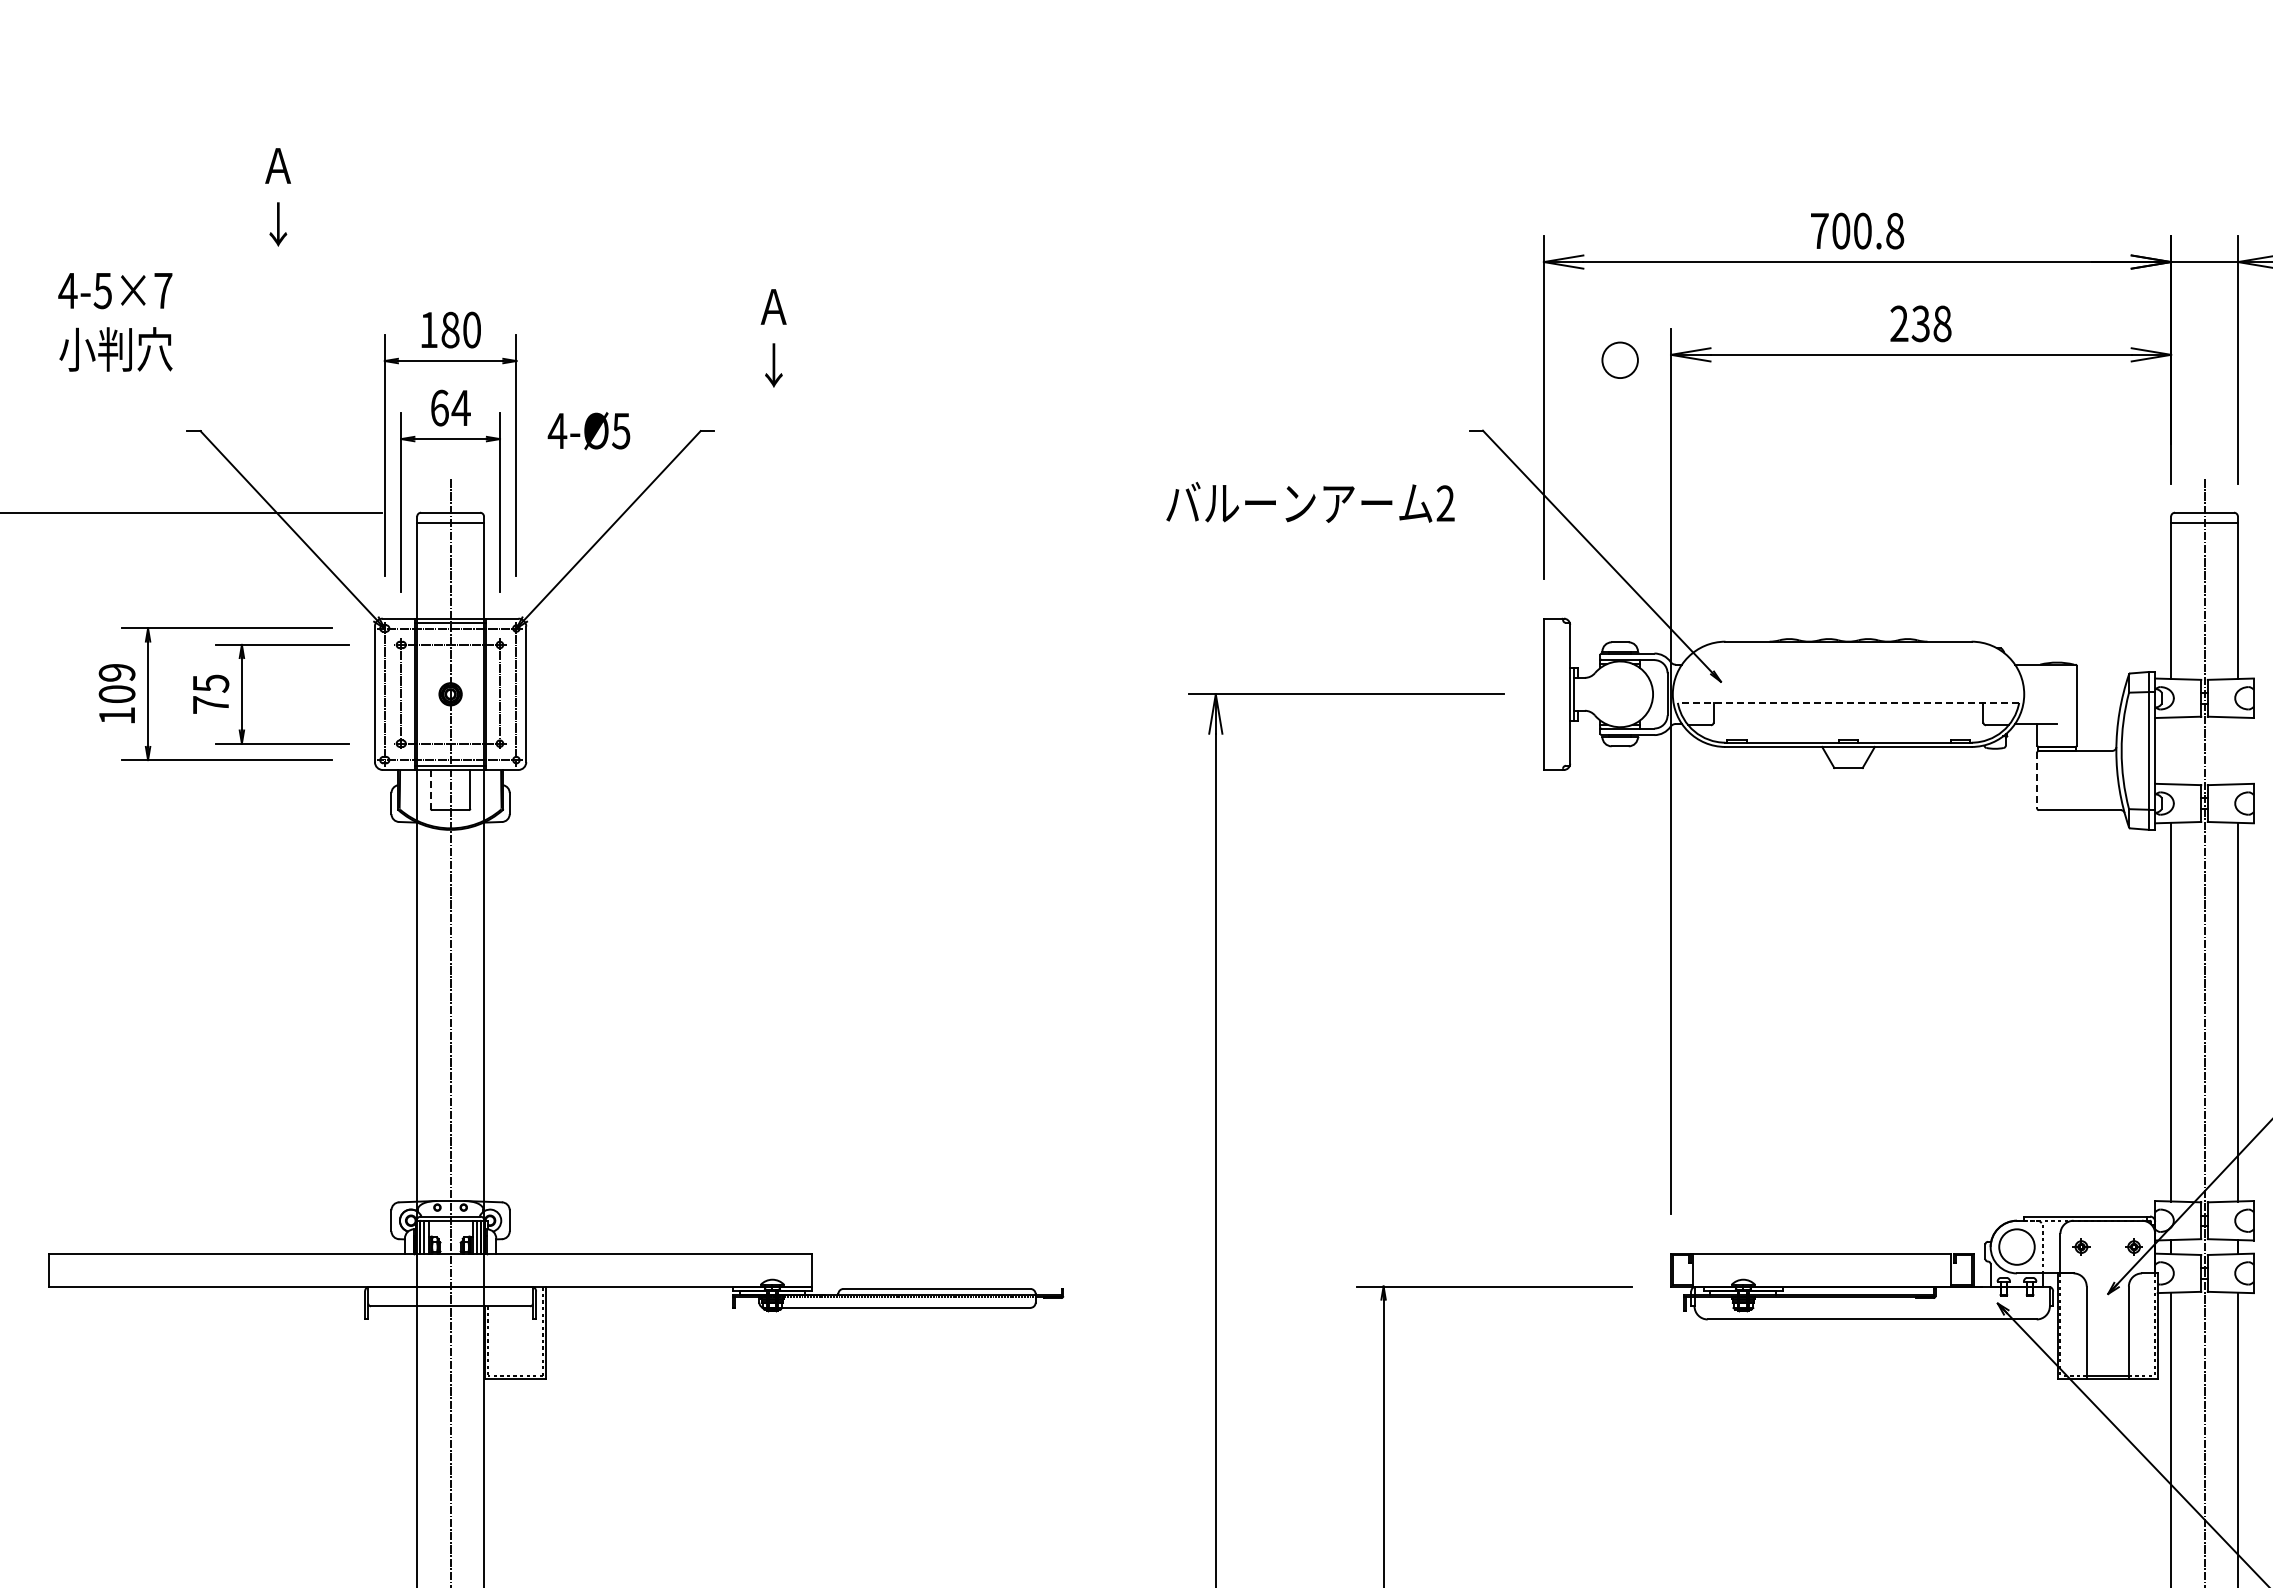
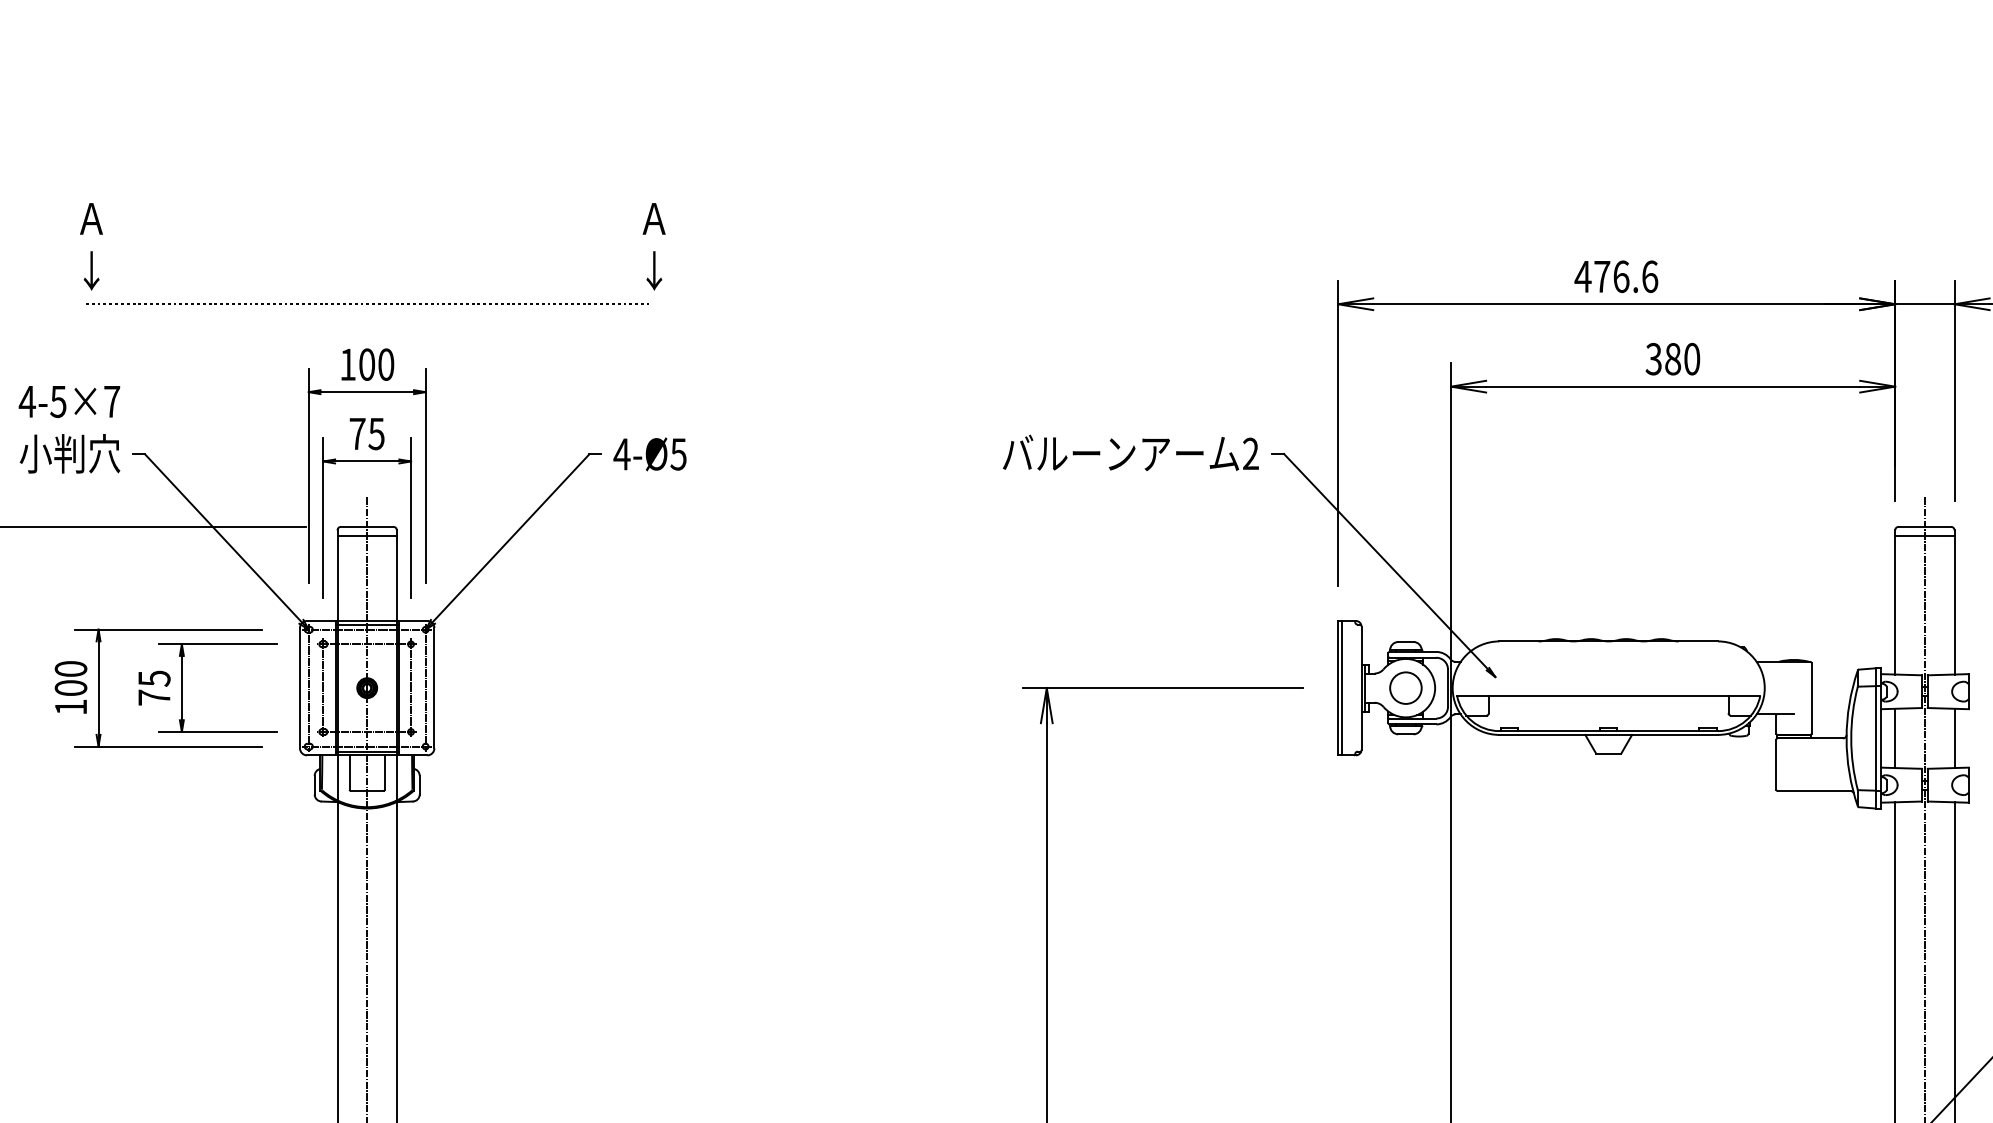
text: (277, 197) -> (90, 246), moved
text: (1856, 230) -> (1615, 276), 700.8 -> 476.6
line: (450, 261) -> (367, 303), added
text: (115, 322) -> (69, 429), moved
text: (1920, 323) -> (1672, 358), 238 -> 380
text: (450, 329) -> (367, 364), 180 -> 100
text: (773, 338) -> (653, 246), moved
circle: (1619, 359) -> (1405, 687), moved
text: (450, 407) -> (367, 433), 64 -> 75
text: (588, 431) -> (649, 454), moved
text: (1310, 502) -> (1130, 452), moved
text: (116, 672) -> (70, 668), 109 -> 100
line: (1548, 694) -> (1342, 688), added
line: (1848, 702) -> (1608, 695), dashed -> solid
line: (2171, 750) -> (1895, 738), added
line: (2237, 750) -> (1954, 738), added
line: (2037, 781) -> (1776, 765), dashed -> solid
line: (430, 789) -> (349, 772), dashed -> solid

